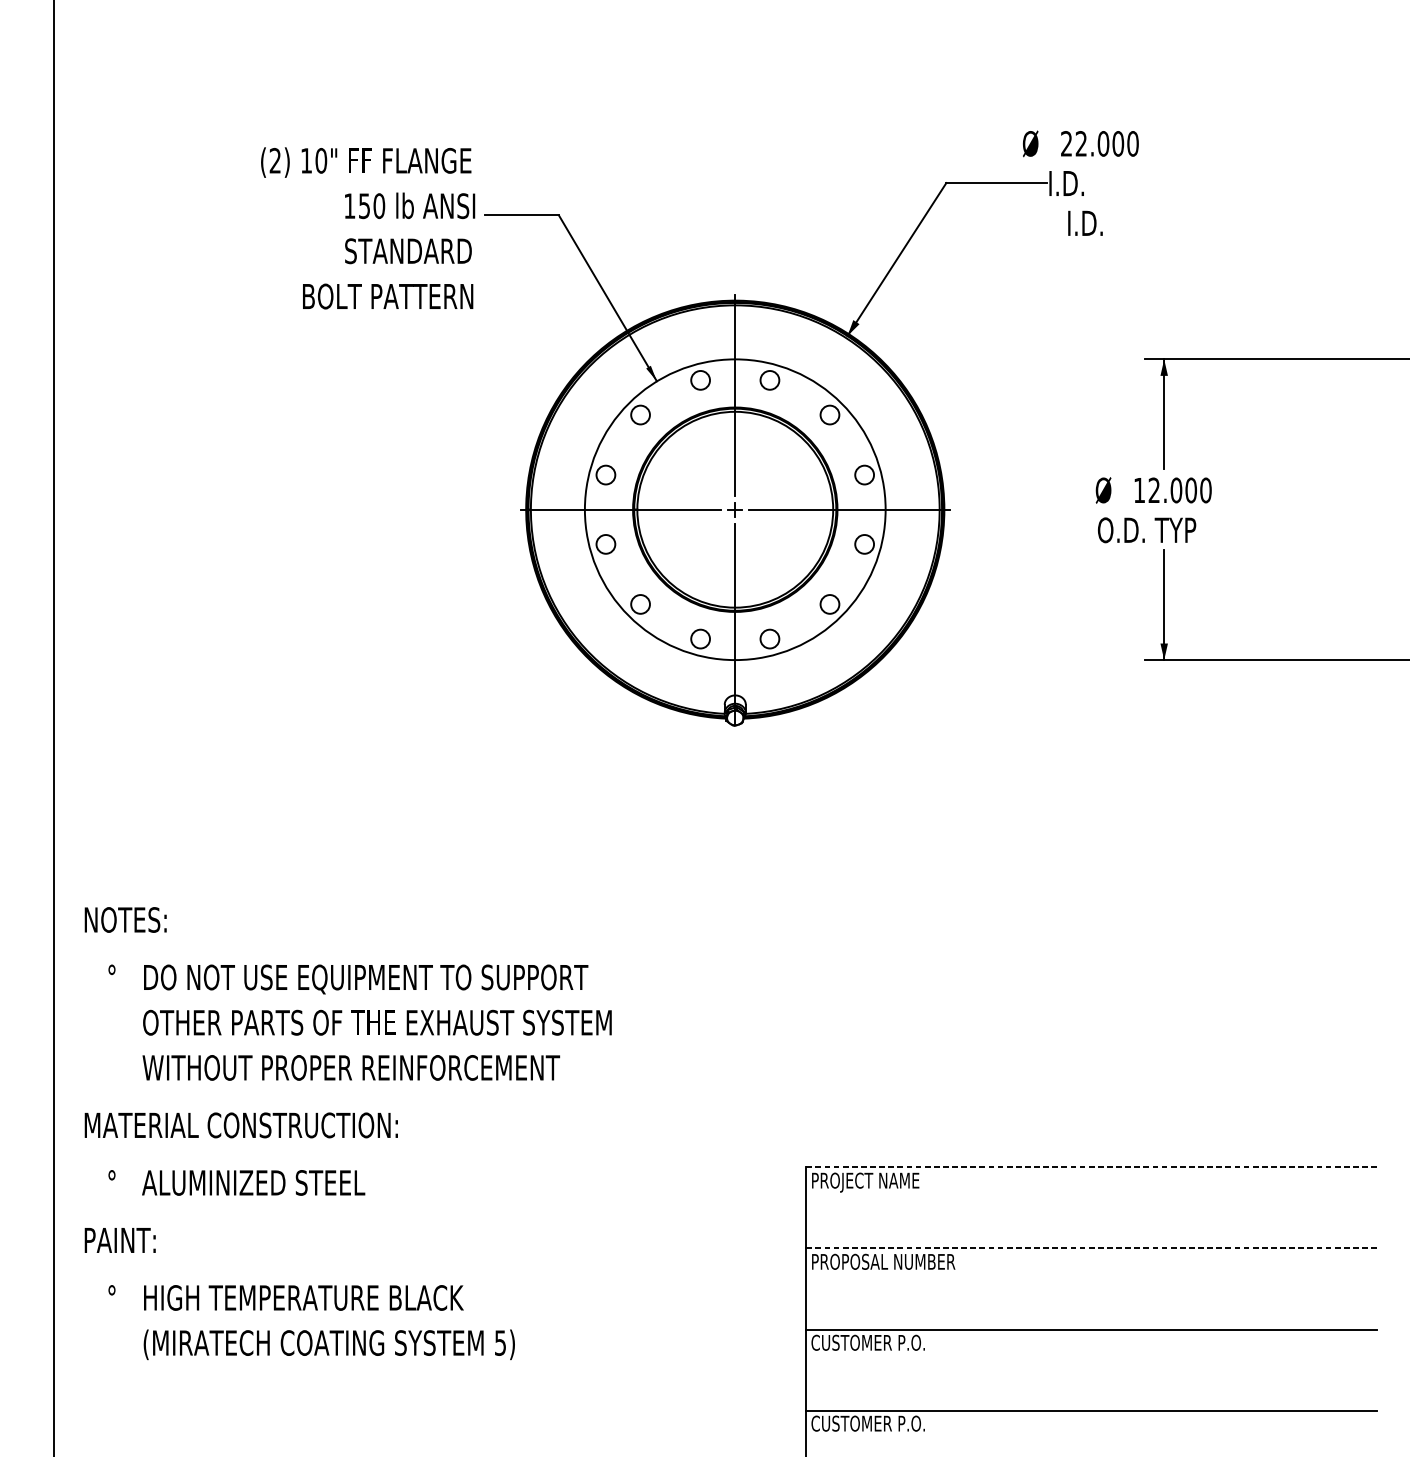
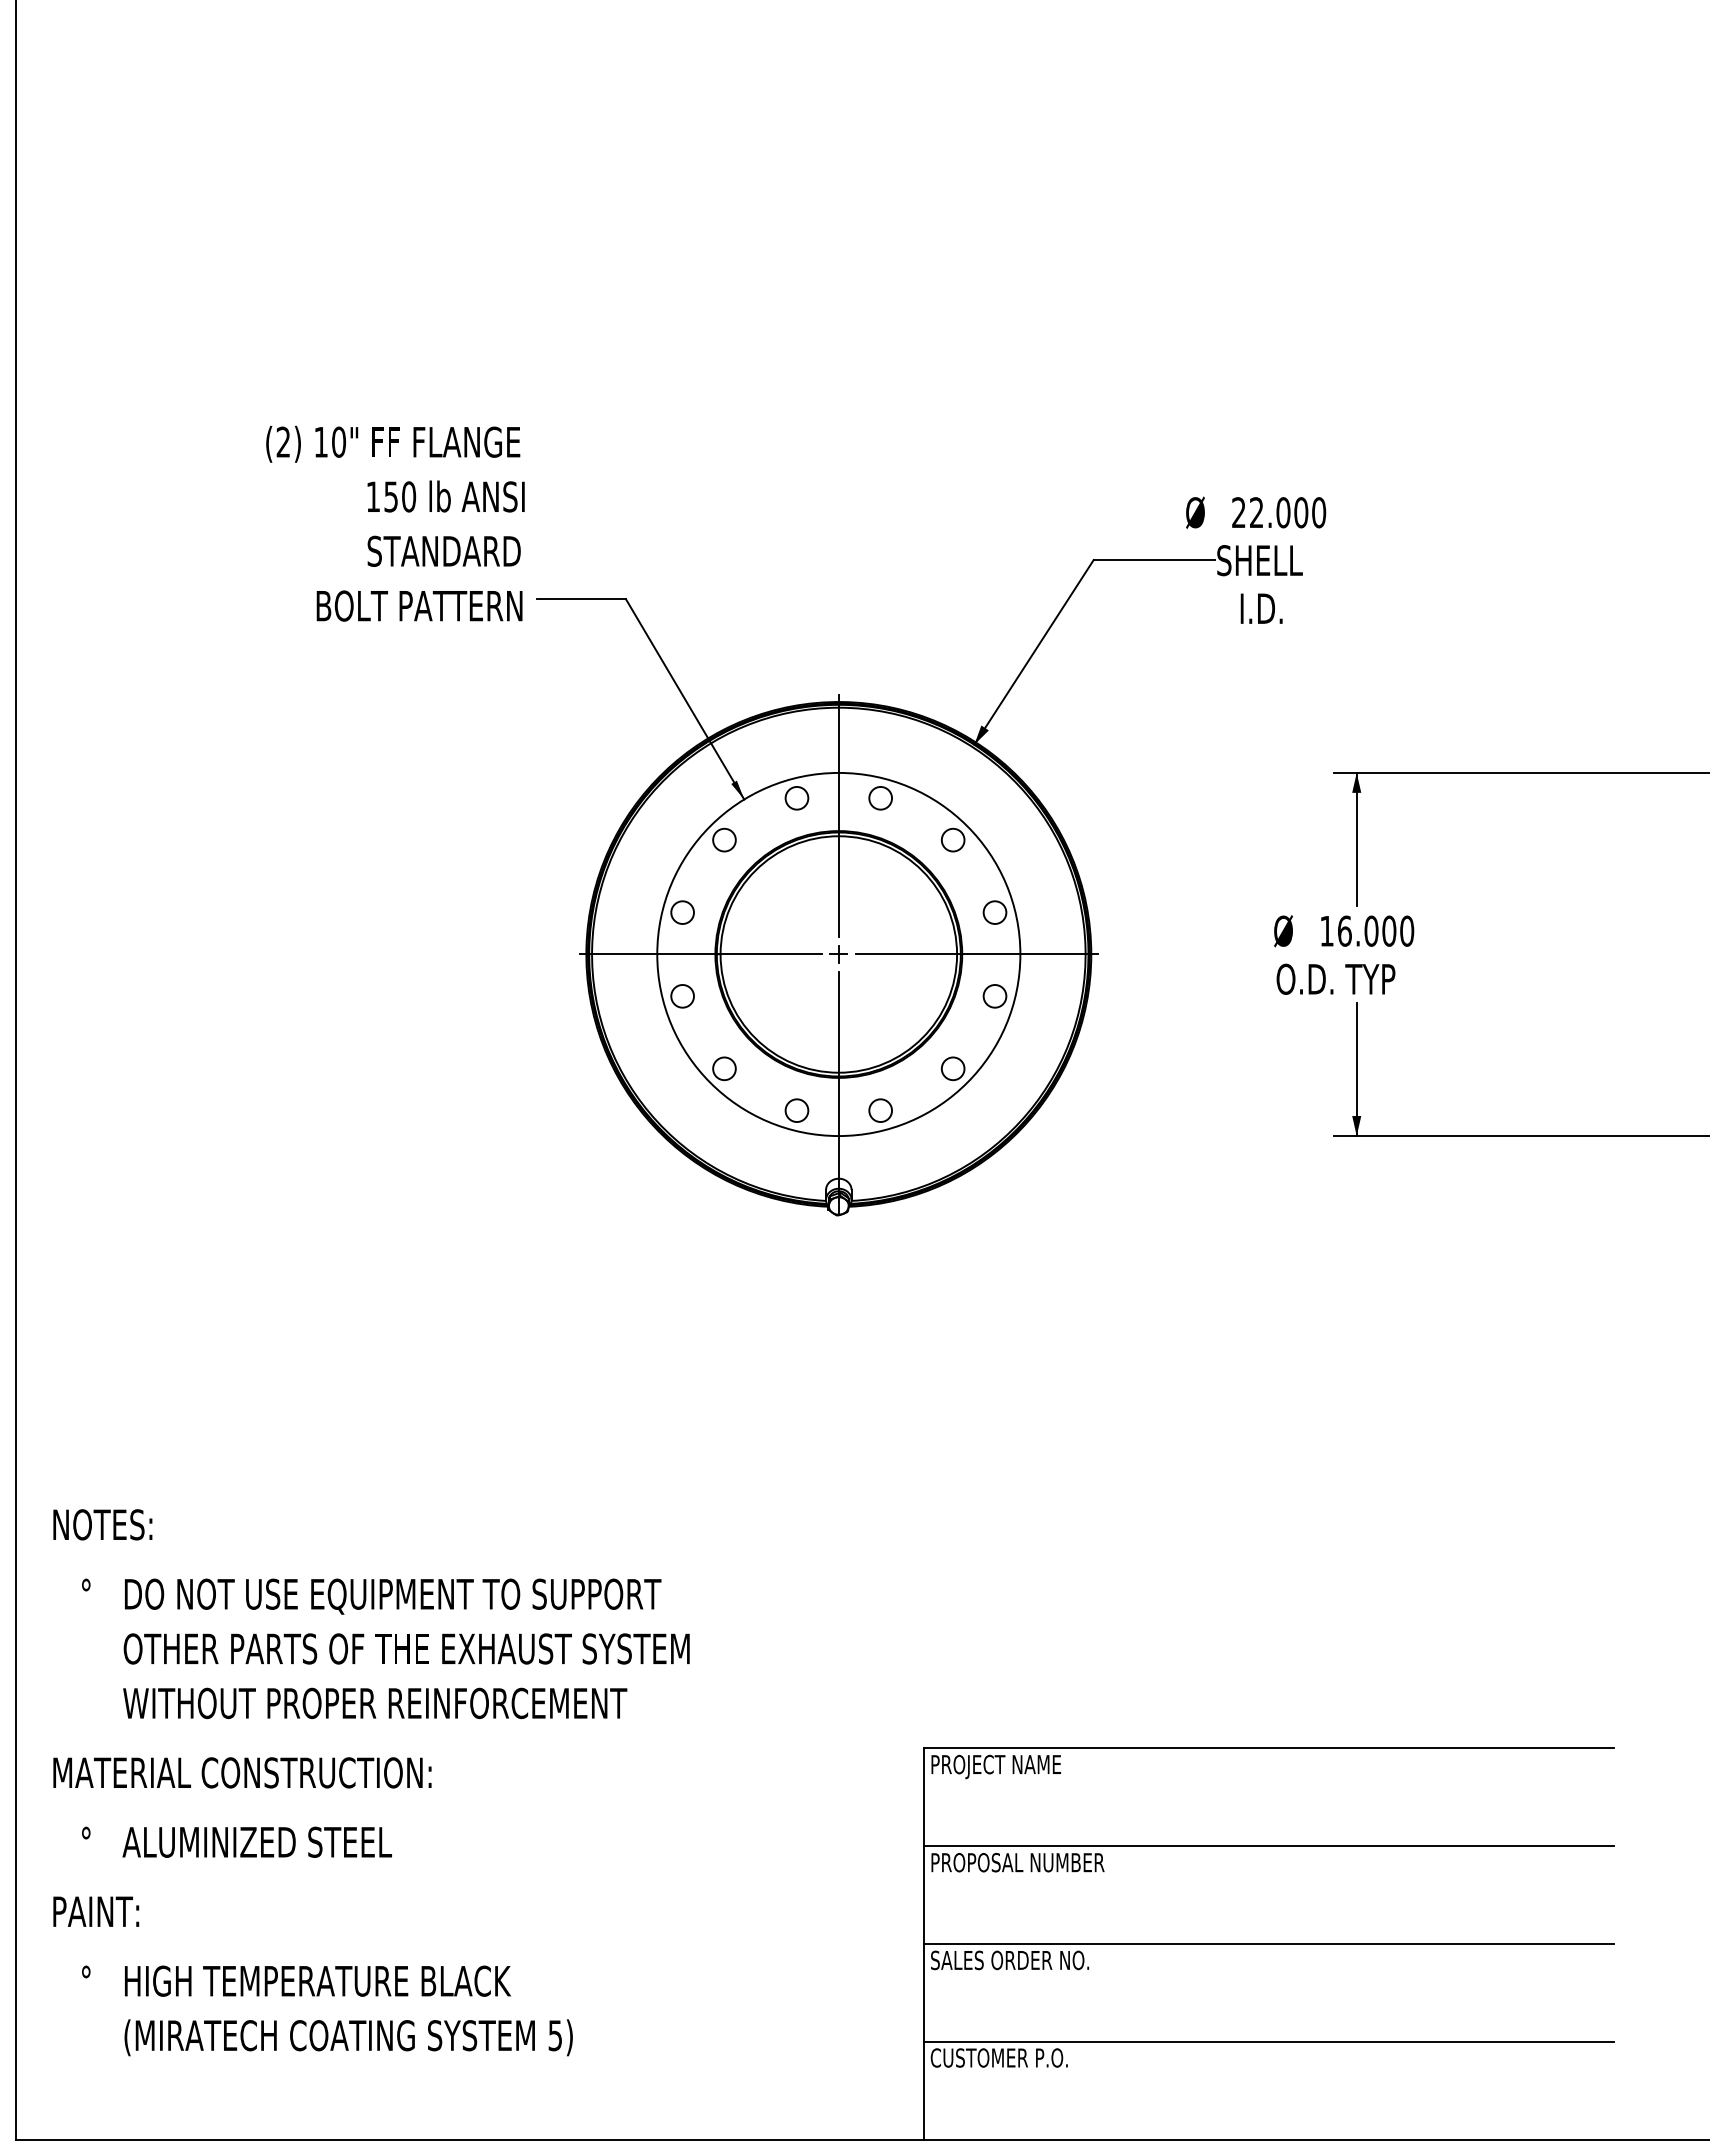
text: (1083, 183) -> (1259, 560), I.D. -> SHELL
text: (368, 228) -> (395, 523), moved
text: (1154, 489) -> (1344, 930), 12.000 -> 16.000
text: (348, 1133) -> (371, 1782), moved
line: (1091, 1167) -> (1268, 1748), dashed -> solid
line: (1091, 1248) -> (1268, 1846), dashed -> solid
text: (876, 1342) -> (1009, 1960), CUSTOMER P.O. -> SALES ORDER NO.

